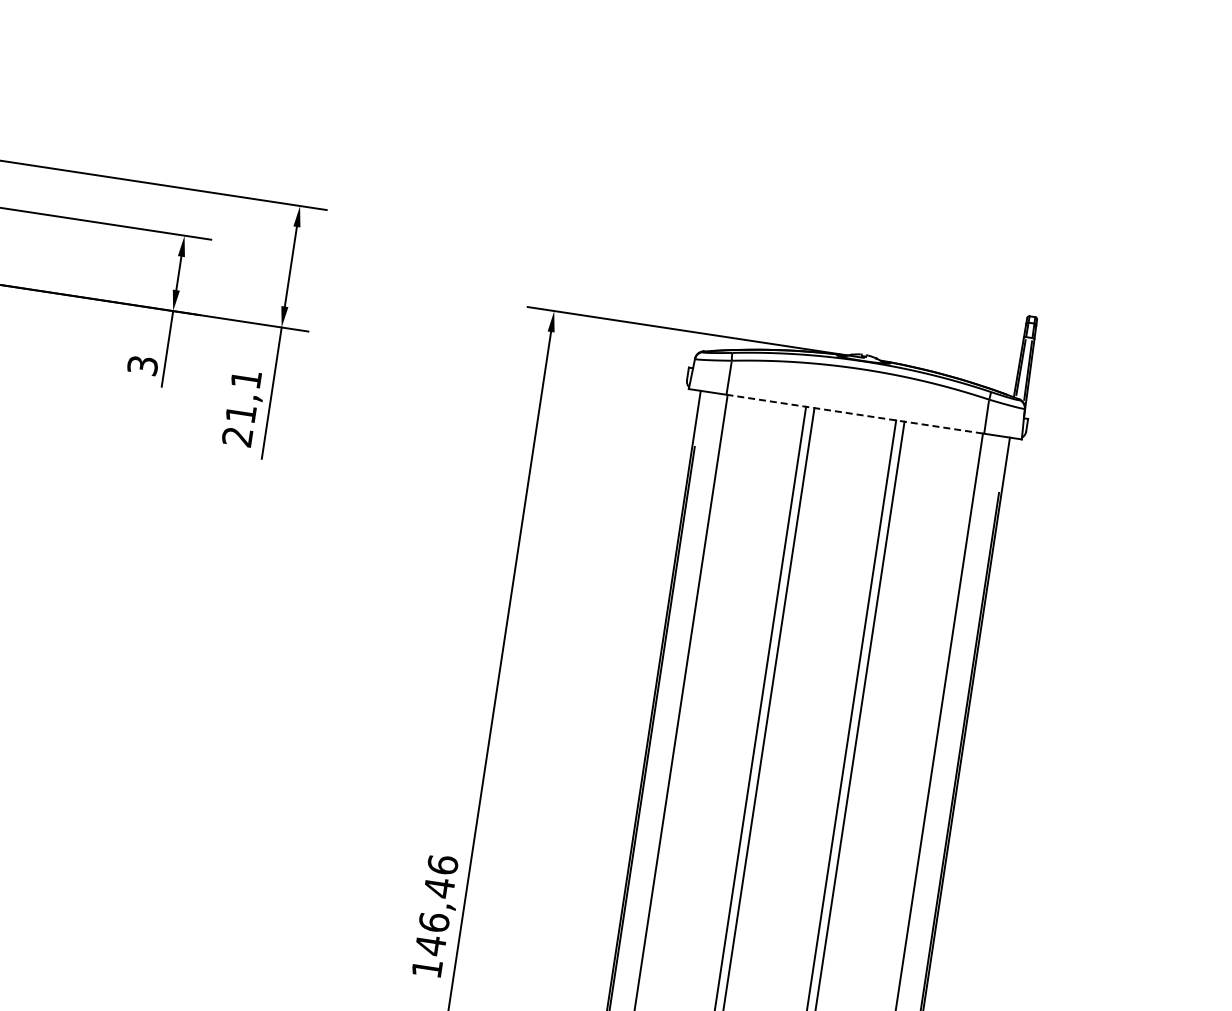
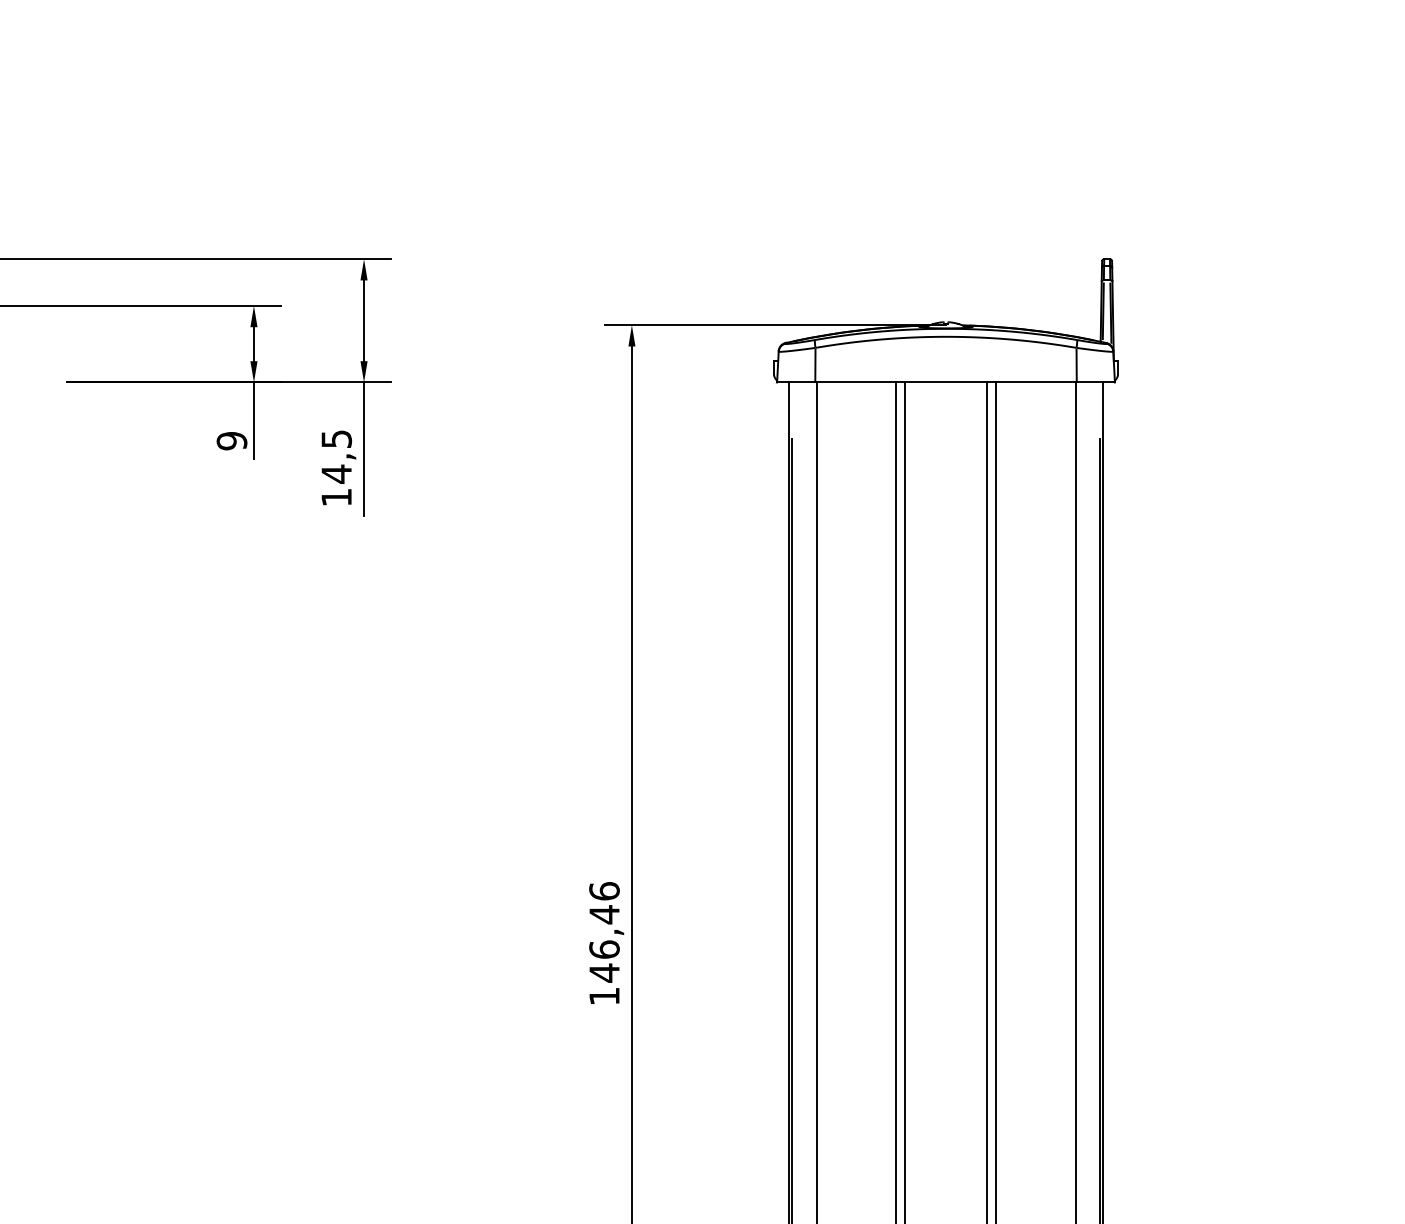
text: (142, 365) -> (231, 441), 3 -> 9
text: (241, 408) -> (336, 468), 21,1 -> 14,5
line: (855, 414) -> (946, 382), dashed -> solid

